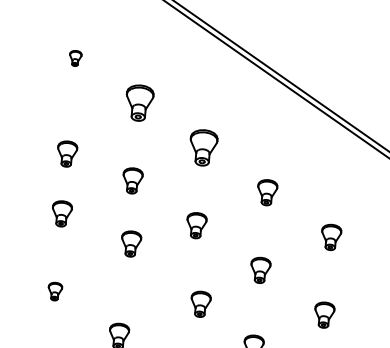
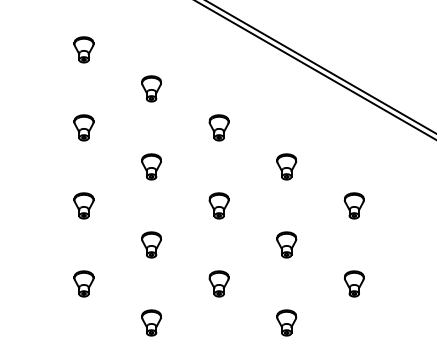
part: (75, 58) -> (83, 49), size x1.67
part: (139, 102) -> (151, 88), size x0.71
part: (202, 147) -> (218, 127), size x0.71
part: (66, 153) -> (83, 127), moved
part: (131, 243) -> (151, 244), moved
part: (54, 291) -> (83, 283), size x1.43
part: (200, 303) -> (218, 283), moved

